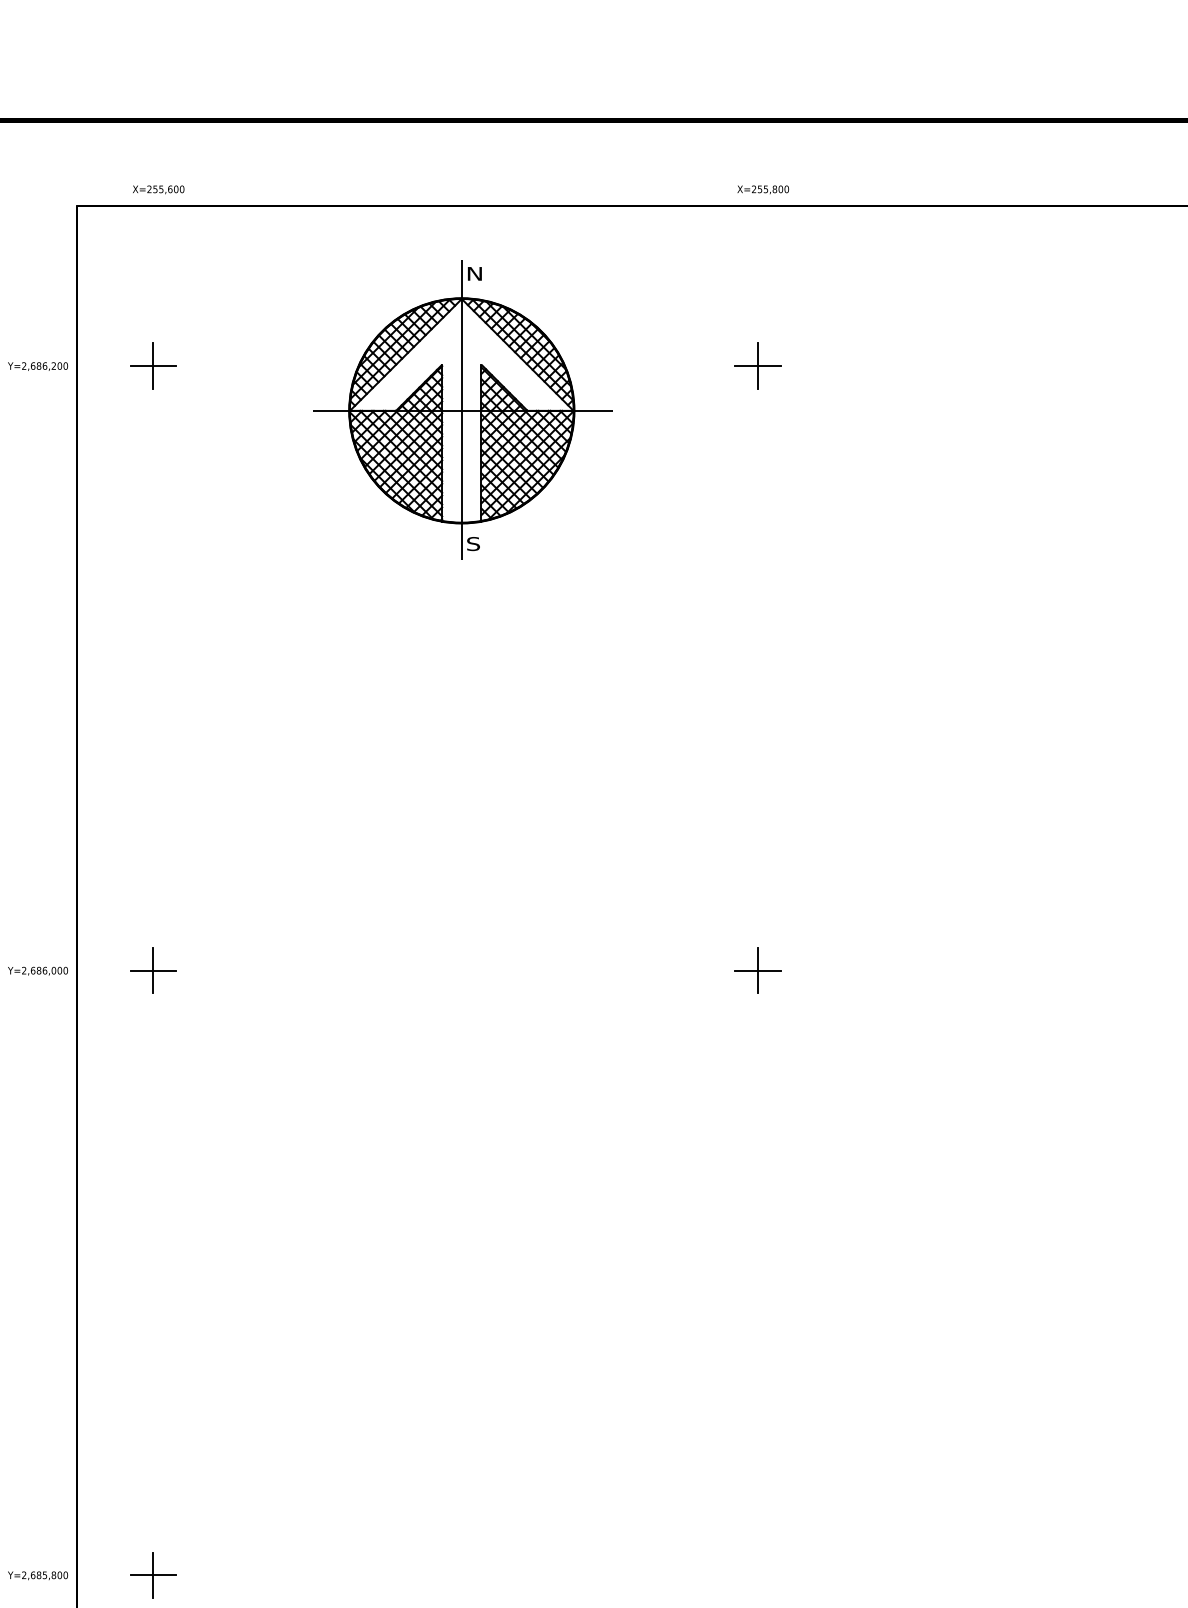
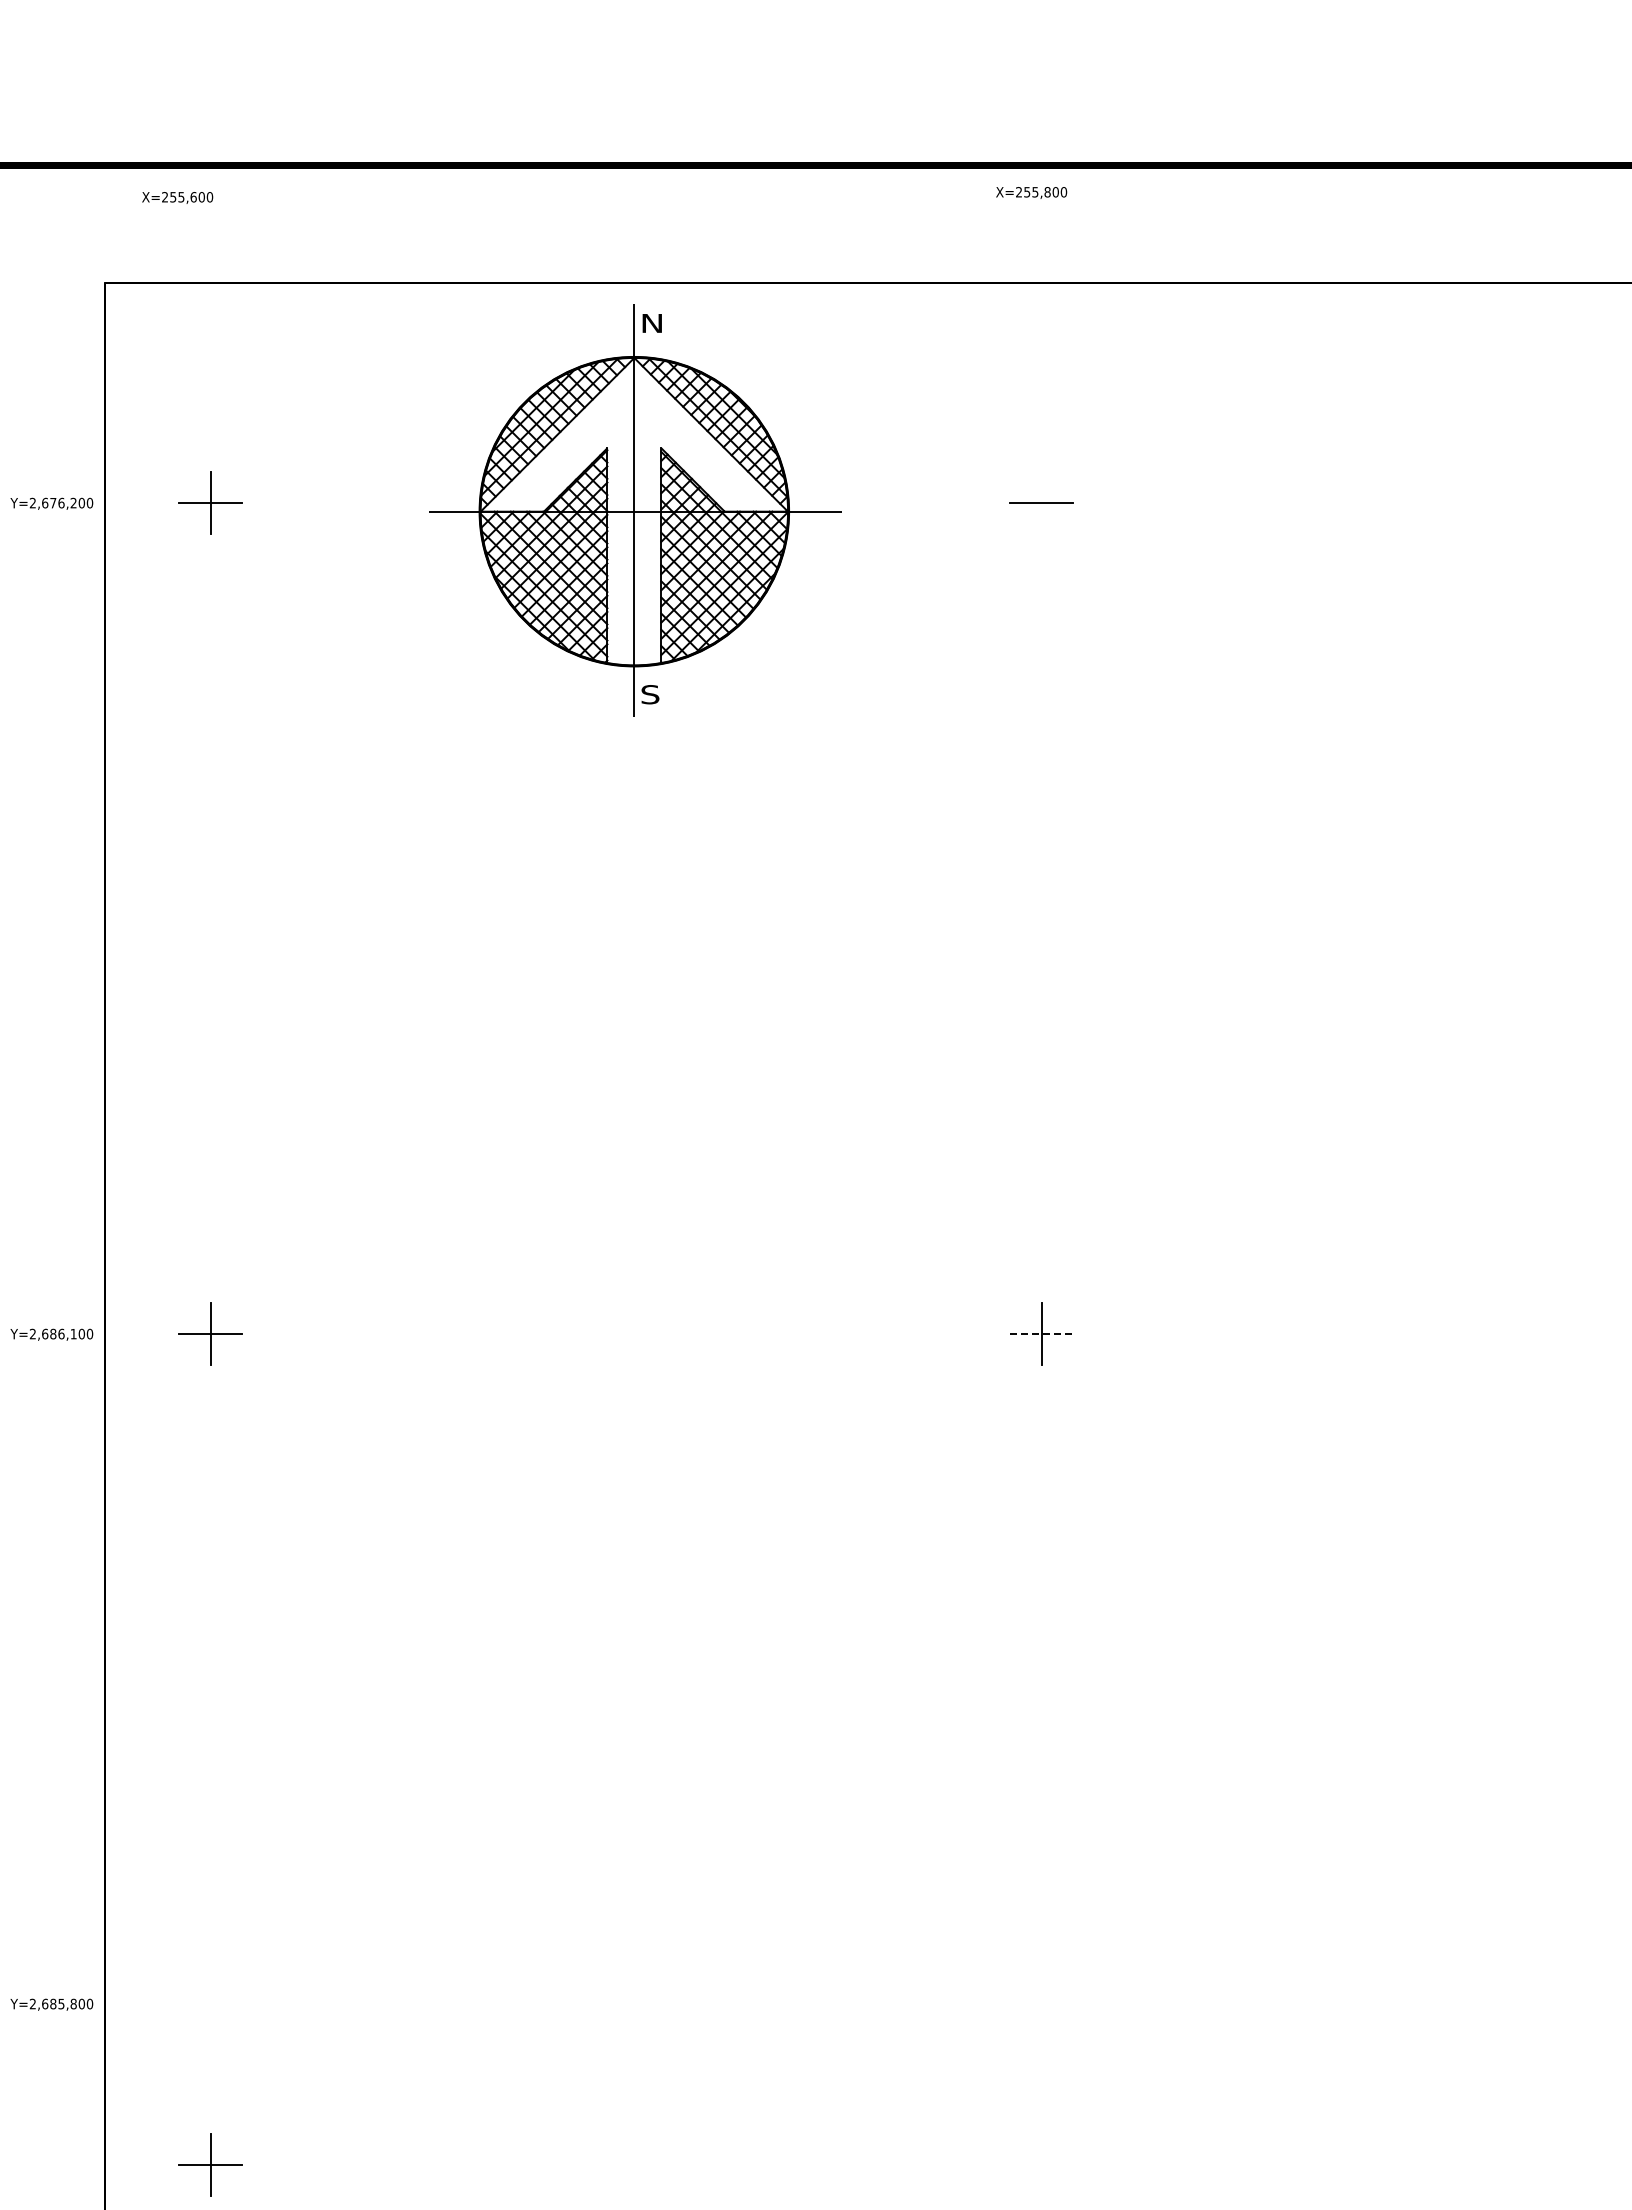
text: (158, 189) -> (177, 197), moved
text: (763, 189) -> (1031, 192), moved
text: (39, 365) -> (53, 502), Y=2,686,200 -> Y=2,676,200
line: (758, 366) -> (1041, 503), removed
part: (462, 410) -> (635, 510), moved
text: (53, 970) -> (73, 1333), Y=2,686,000 -> Y=2,686,100
line: (758, 970) -> (1041, 1334), solid -> dashed
text: (37, 1575) -> (51, 2004), moved

